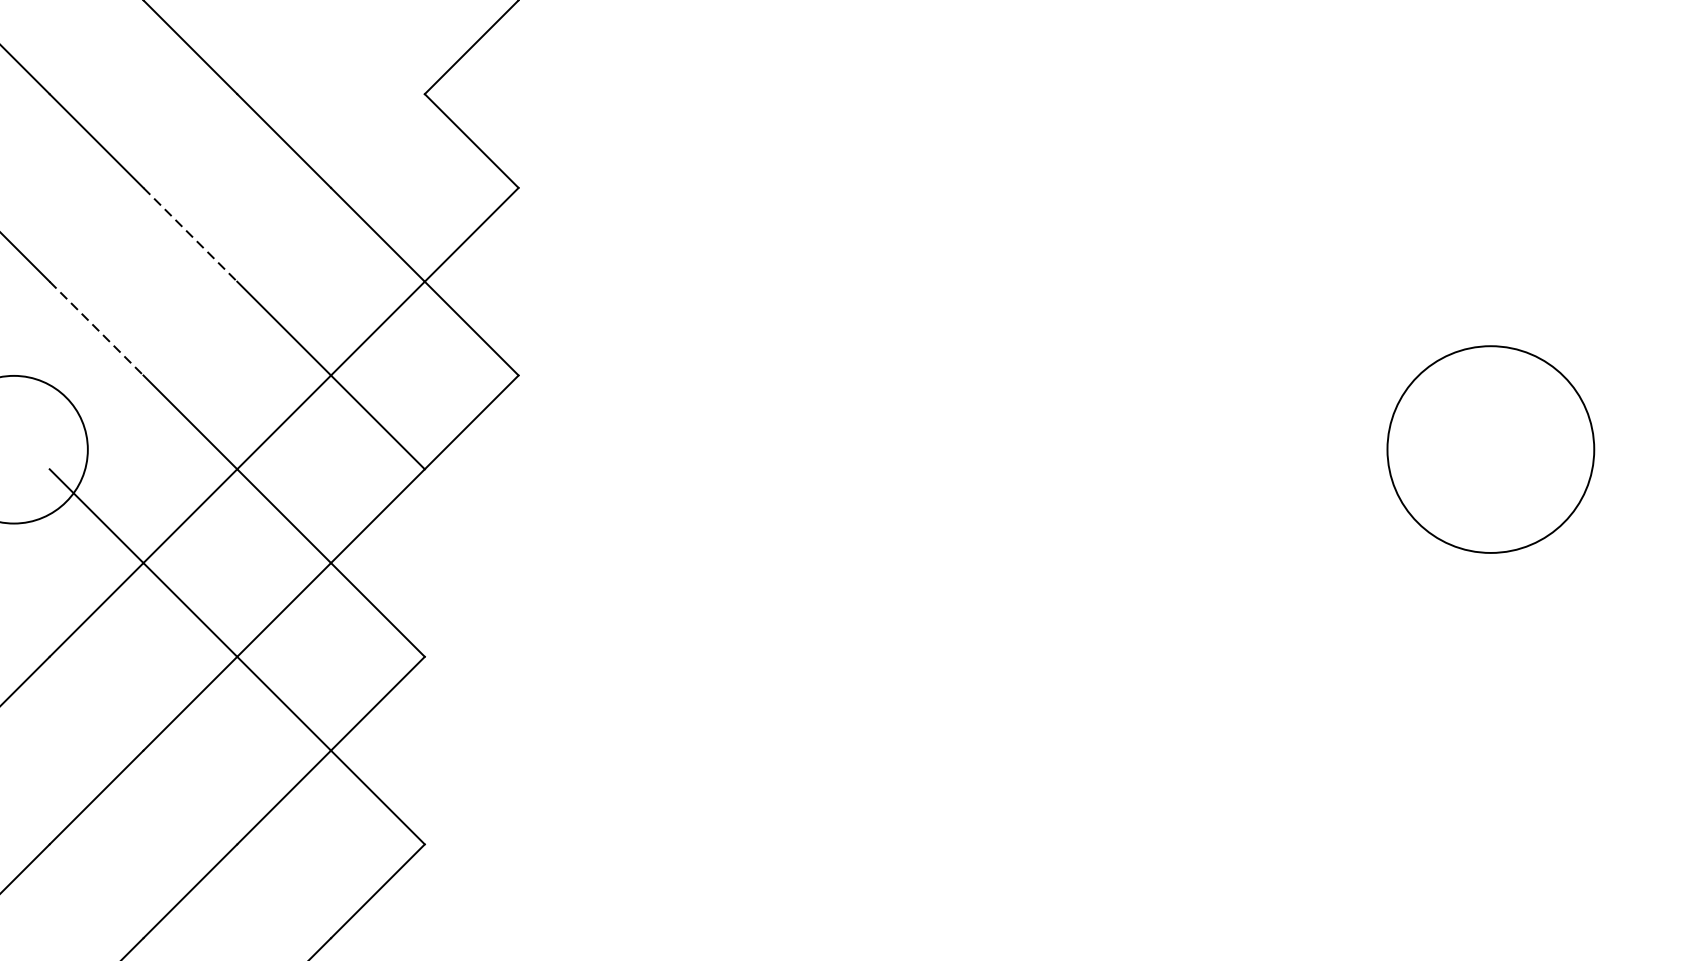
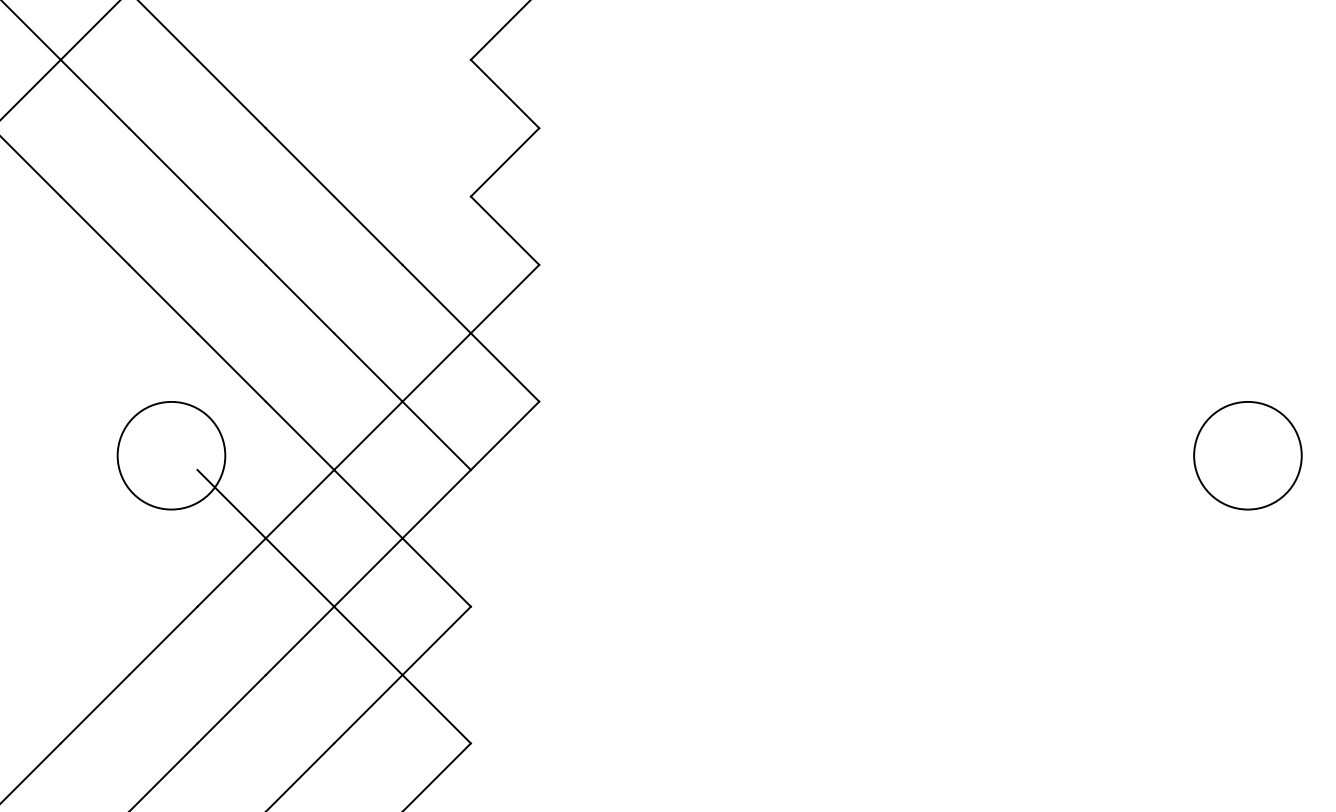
line: (191, 235) -> (300, 299), dashed -> solid
line: (97, 328) -> (232, 367), dashed -> solid
circle: (1490, 449) -> (1247, 455), size x0.71

